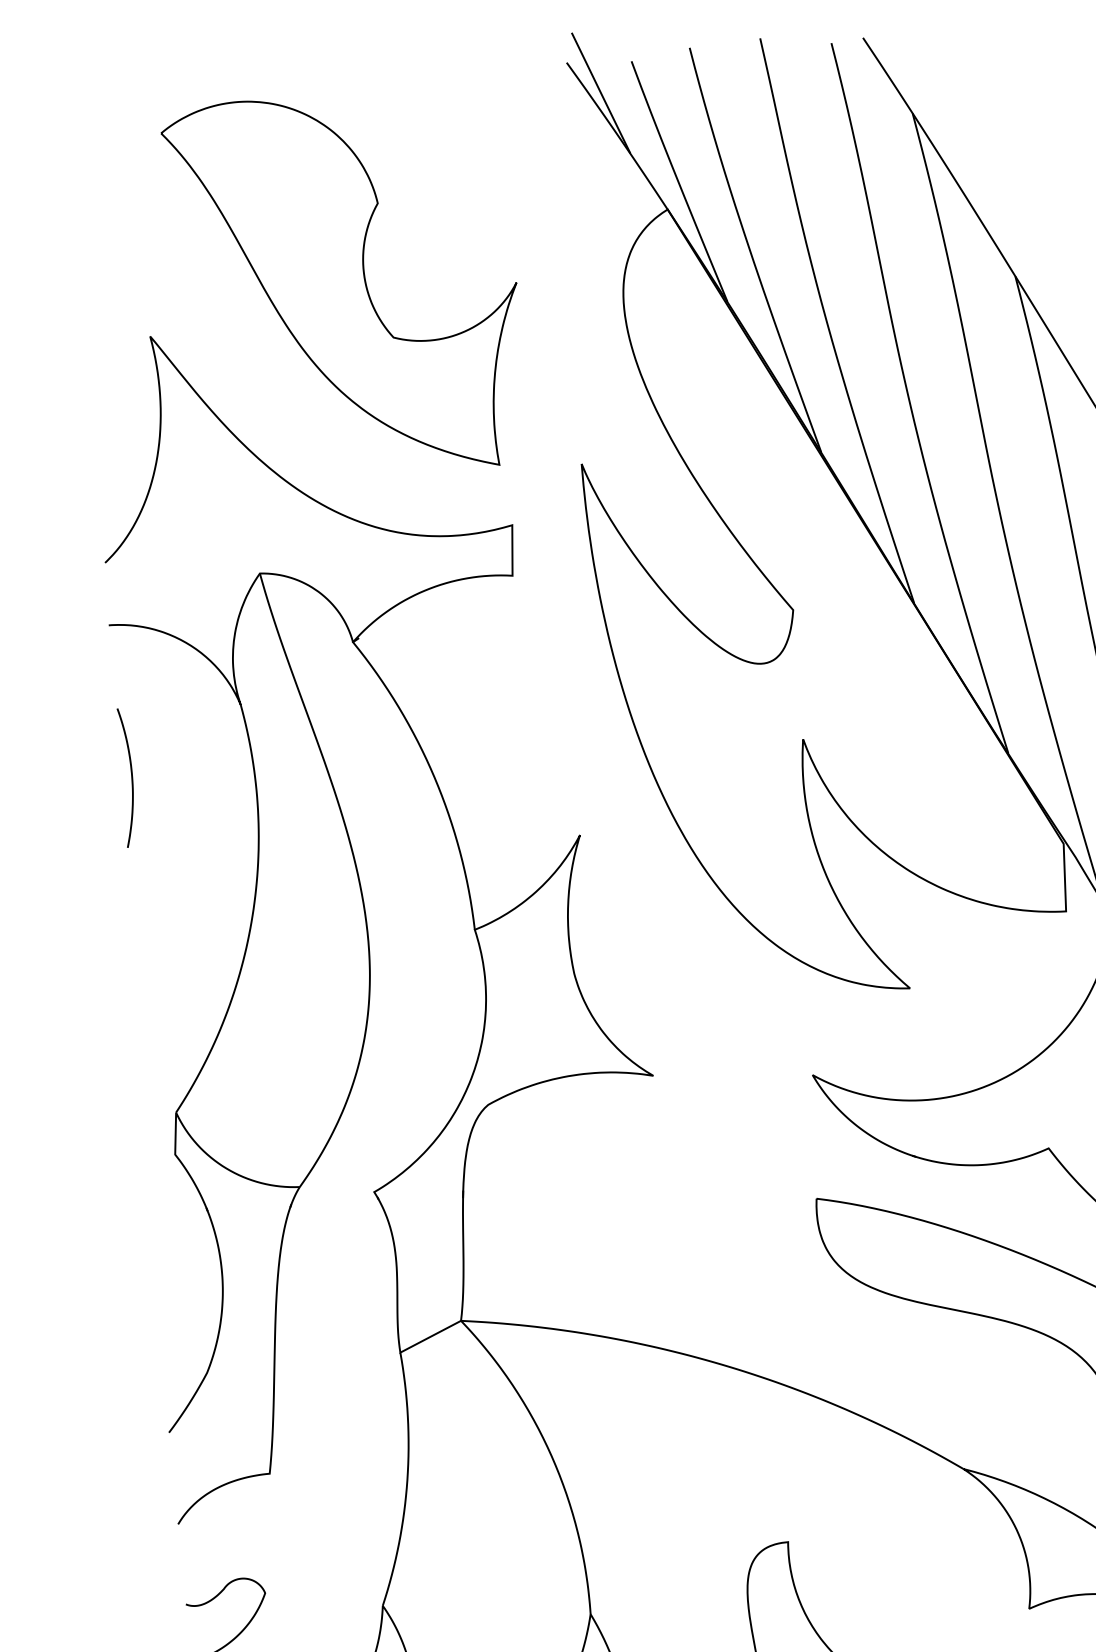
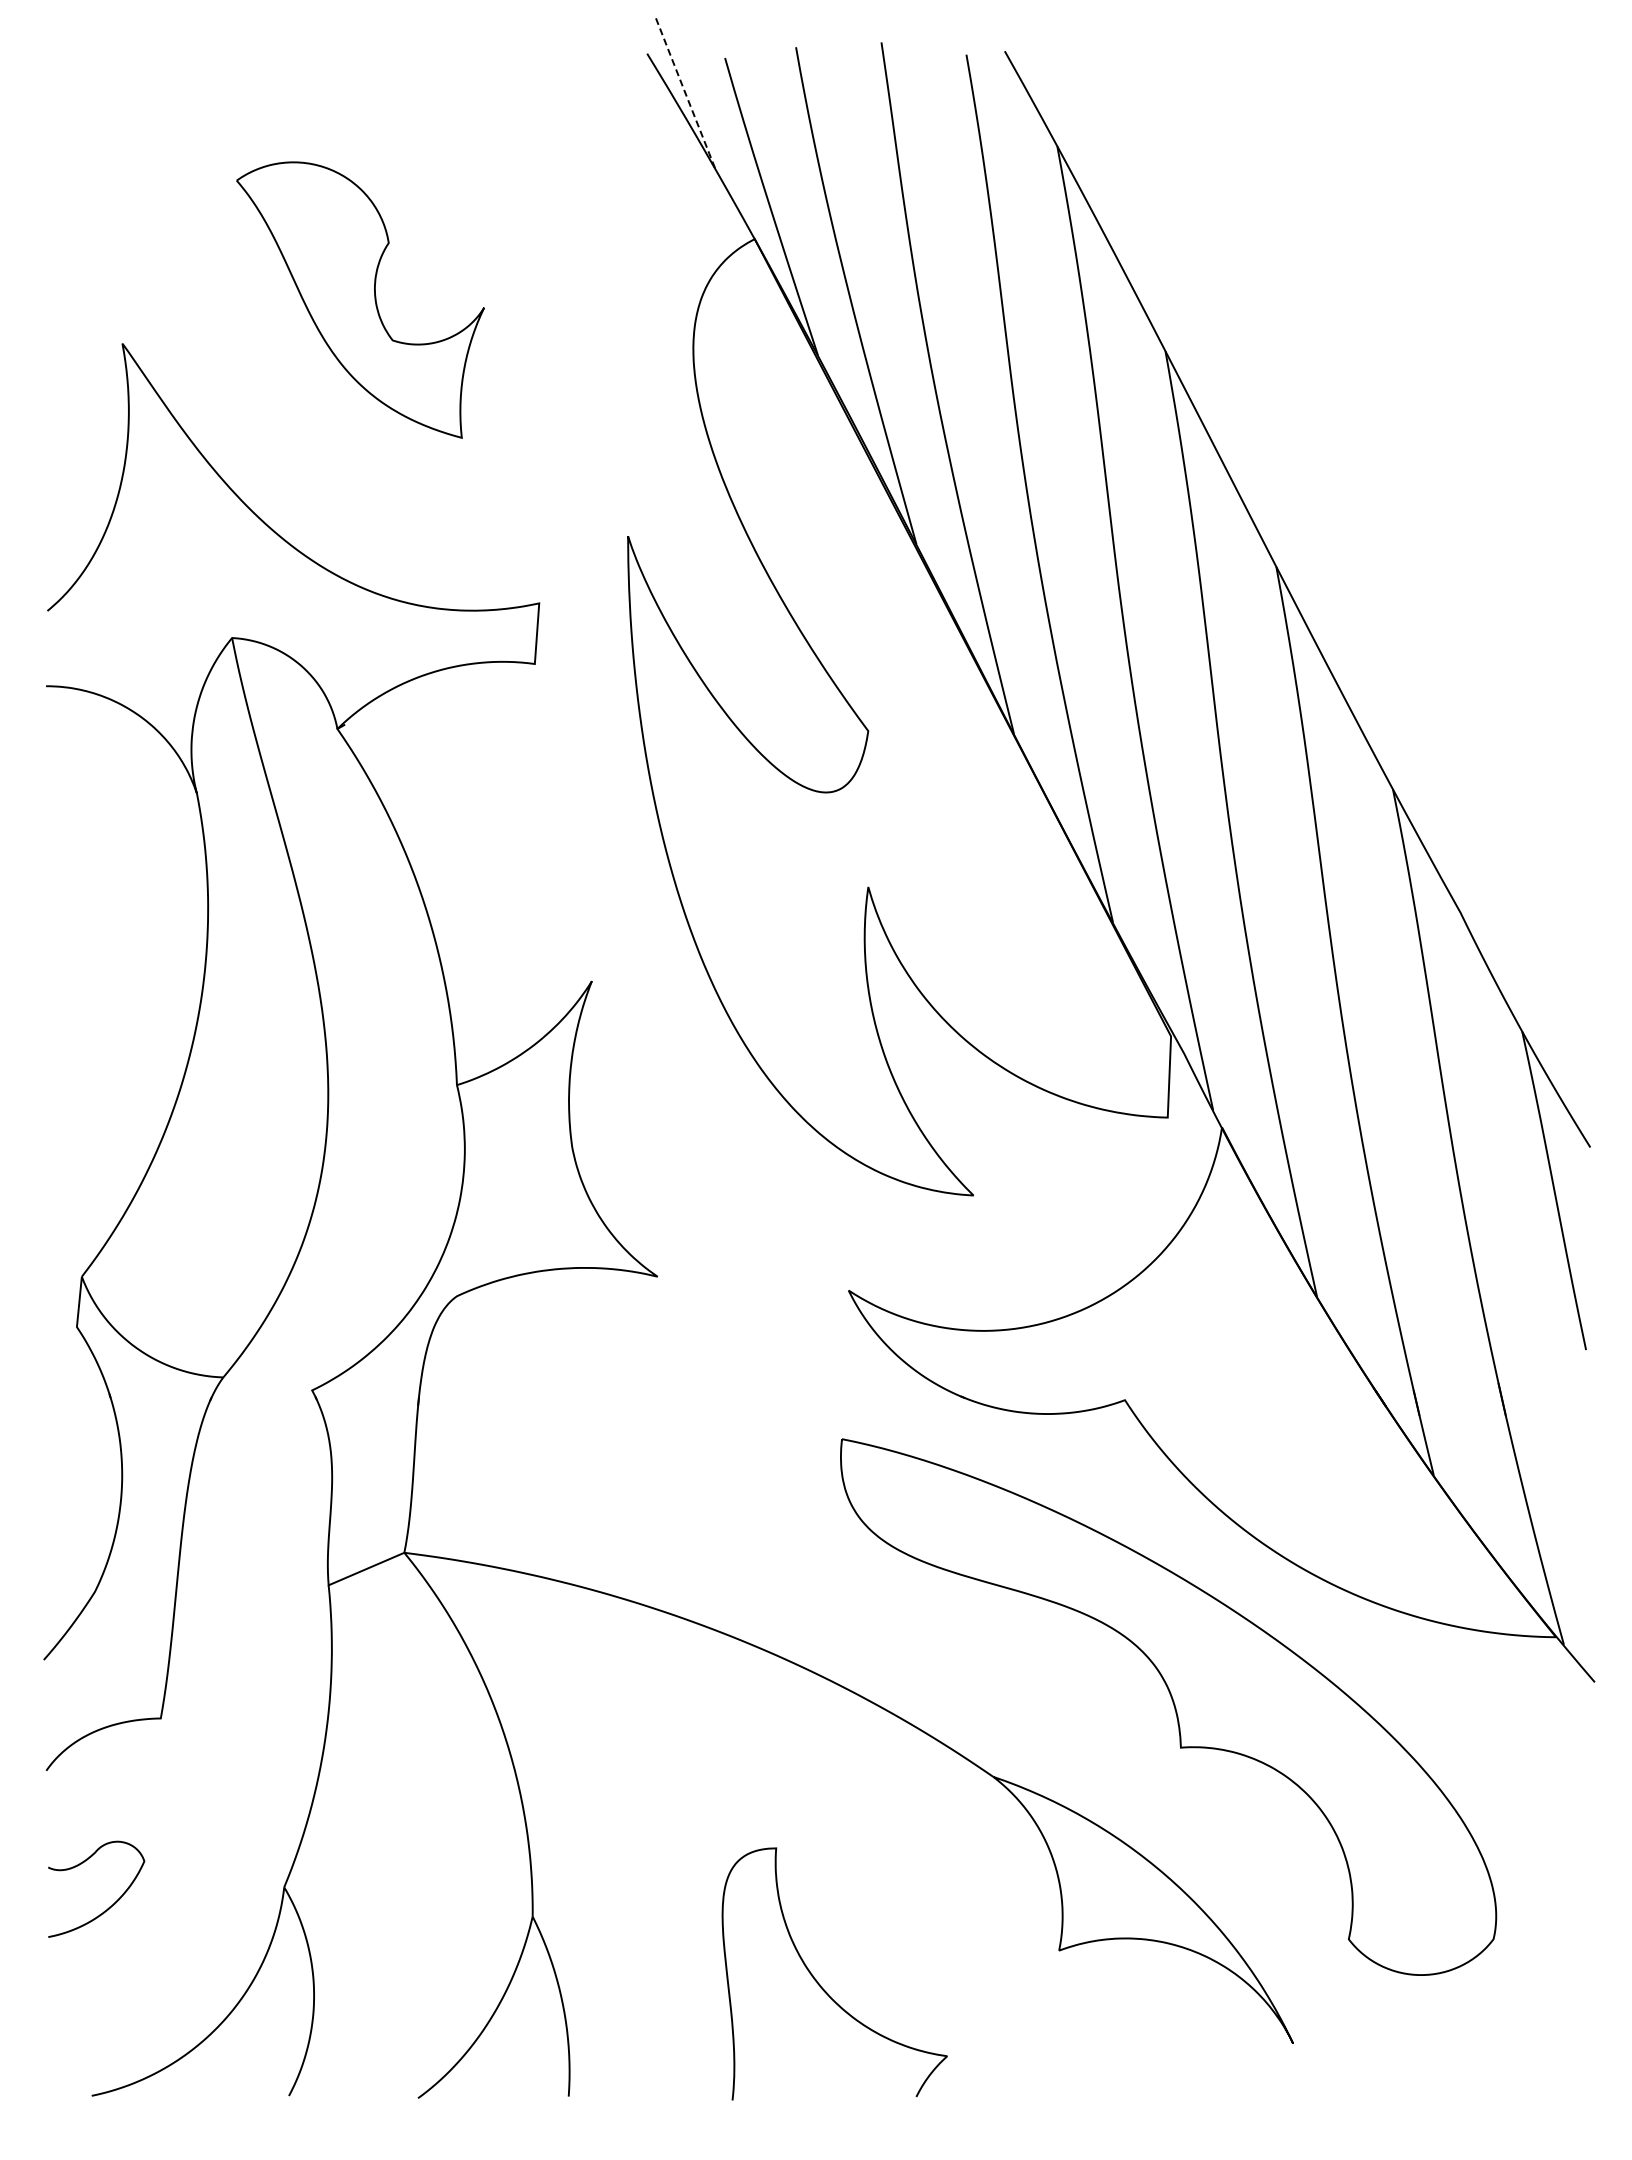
line: (601, 93) -> (685, 93), solid -> dashed
part: (344, 284) -> (360, 299), size x0.6
curve: (131, 777) -> (59, 870), removed

